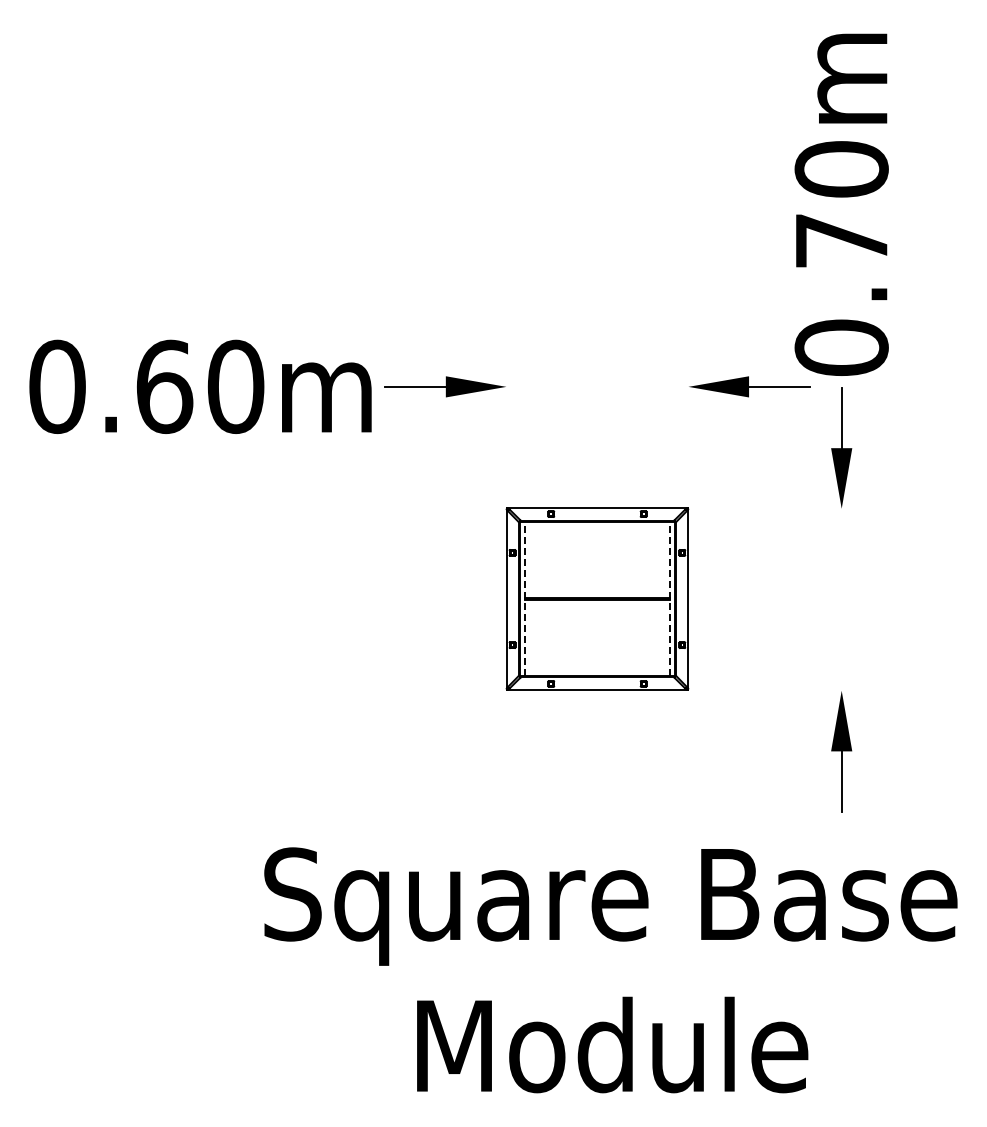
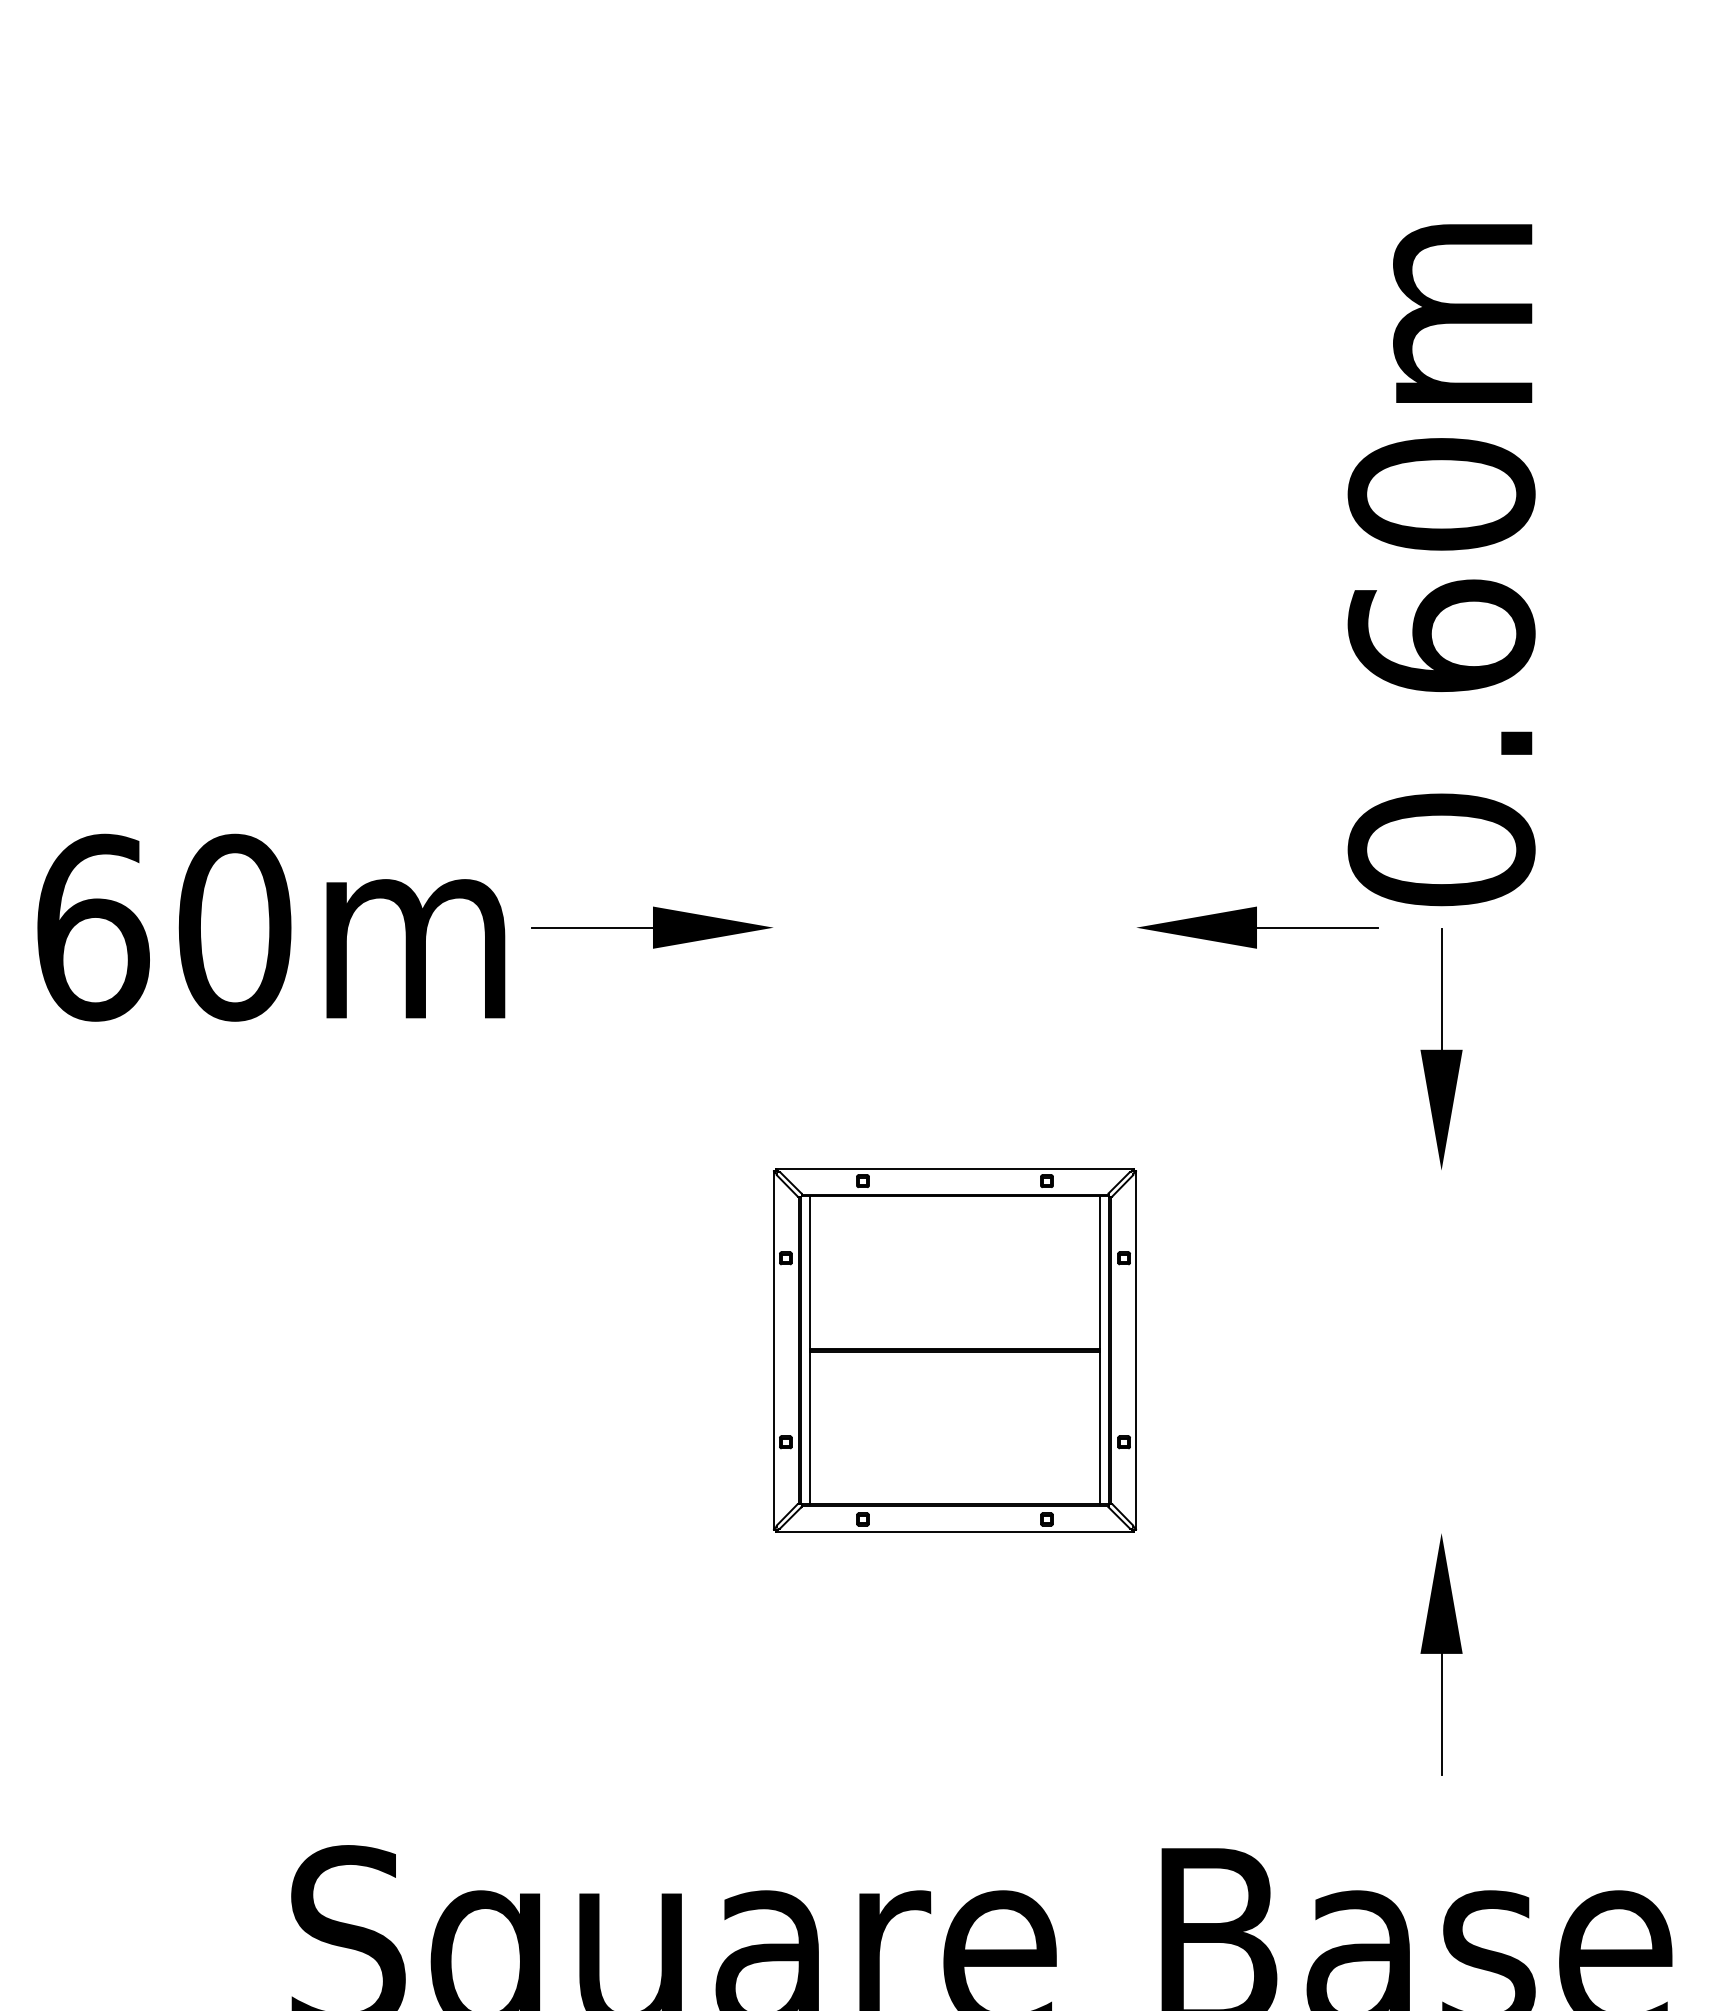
text: (841, 240) -> (1441, 636), 0.70m -> 0.60m
line: (524, 598) -> (809, 1349), dashed -> solid
line: (670, 598) -> (1100, 1349), dashed -> solid

